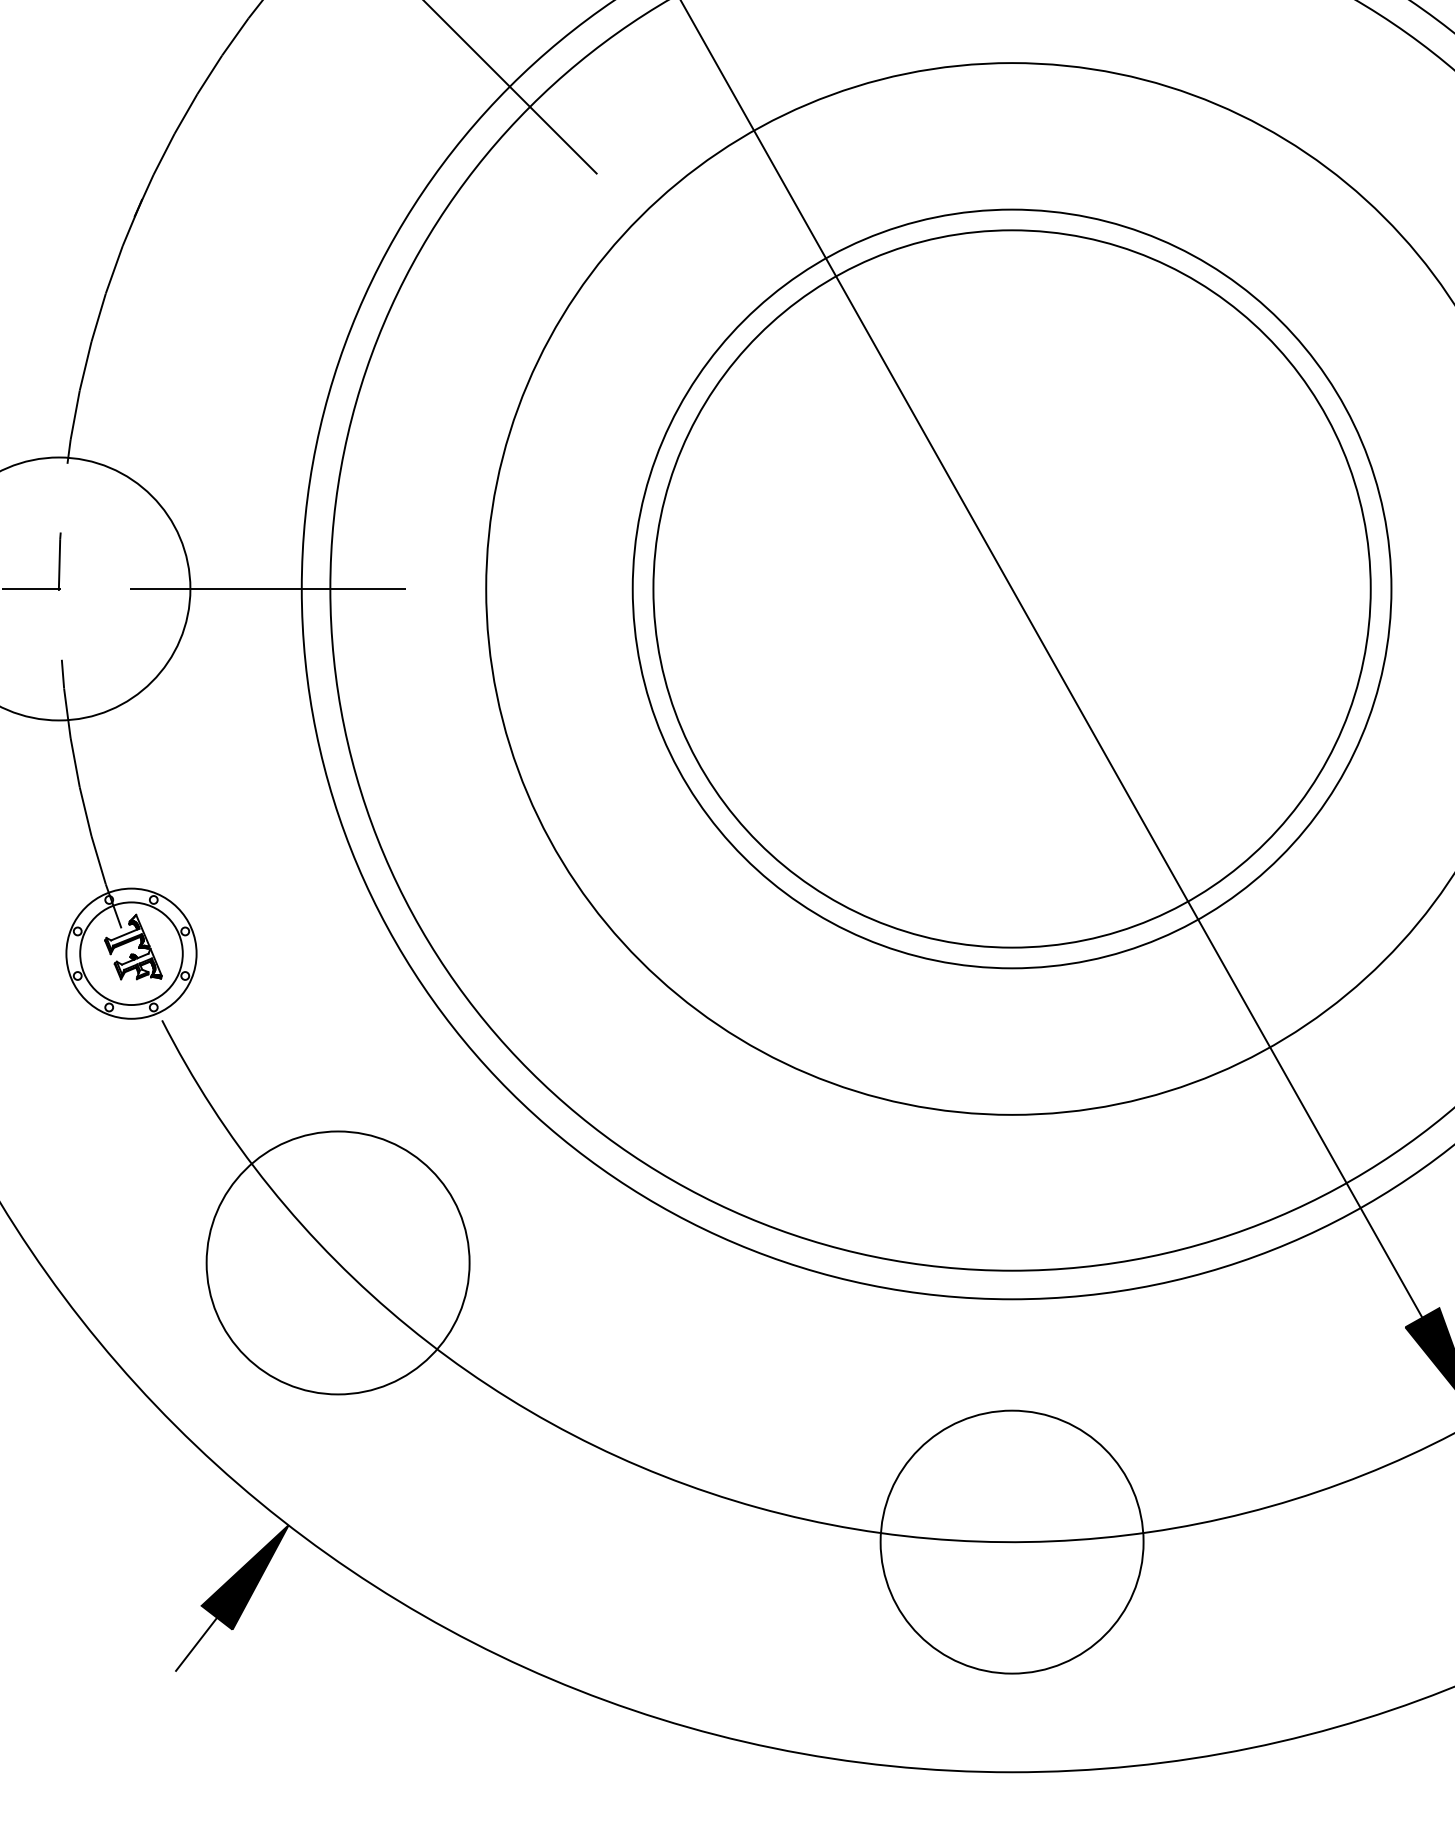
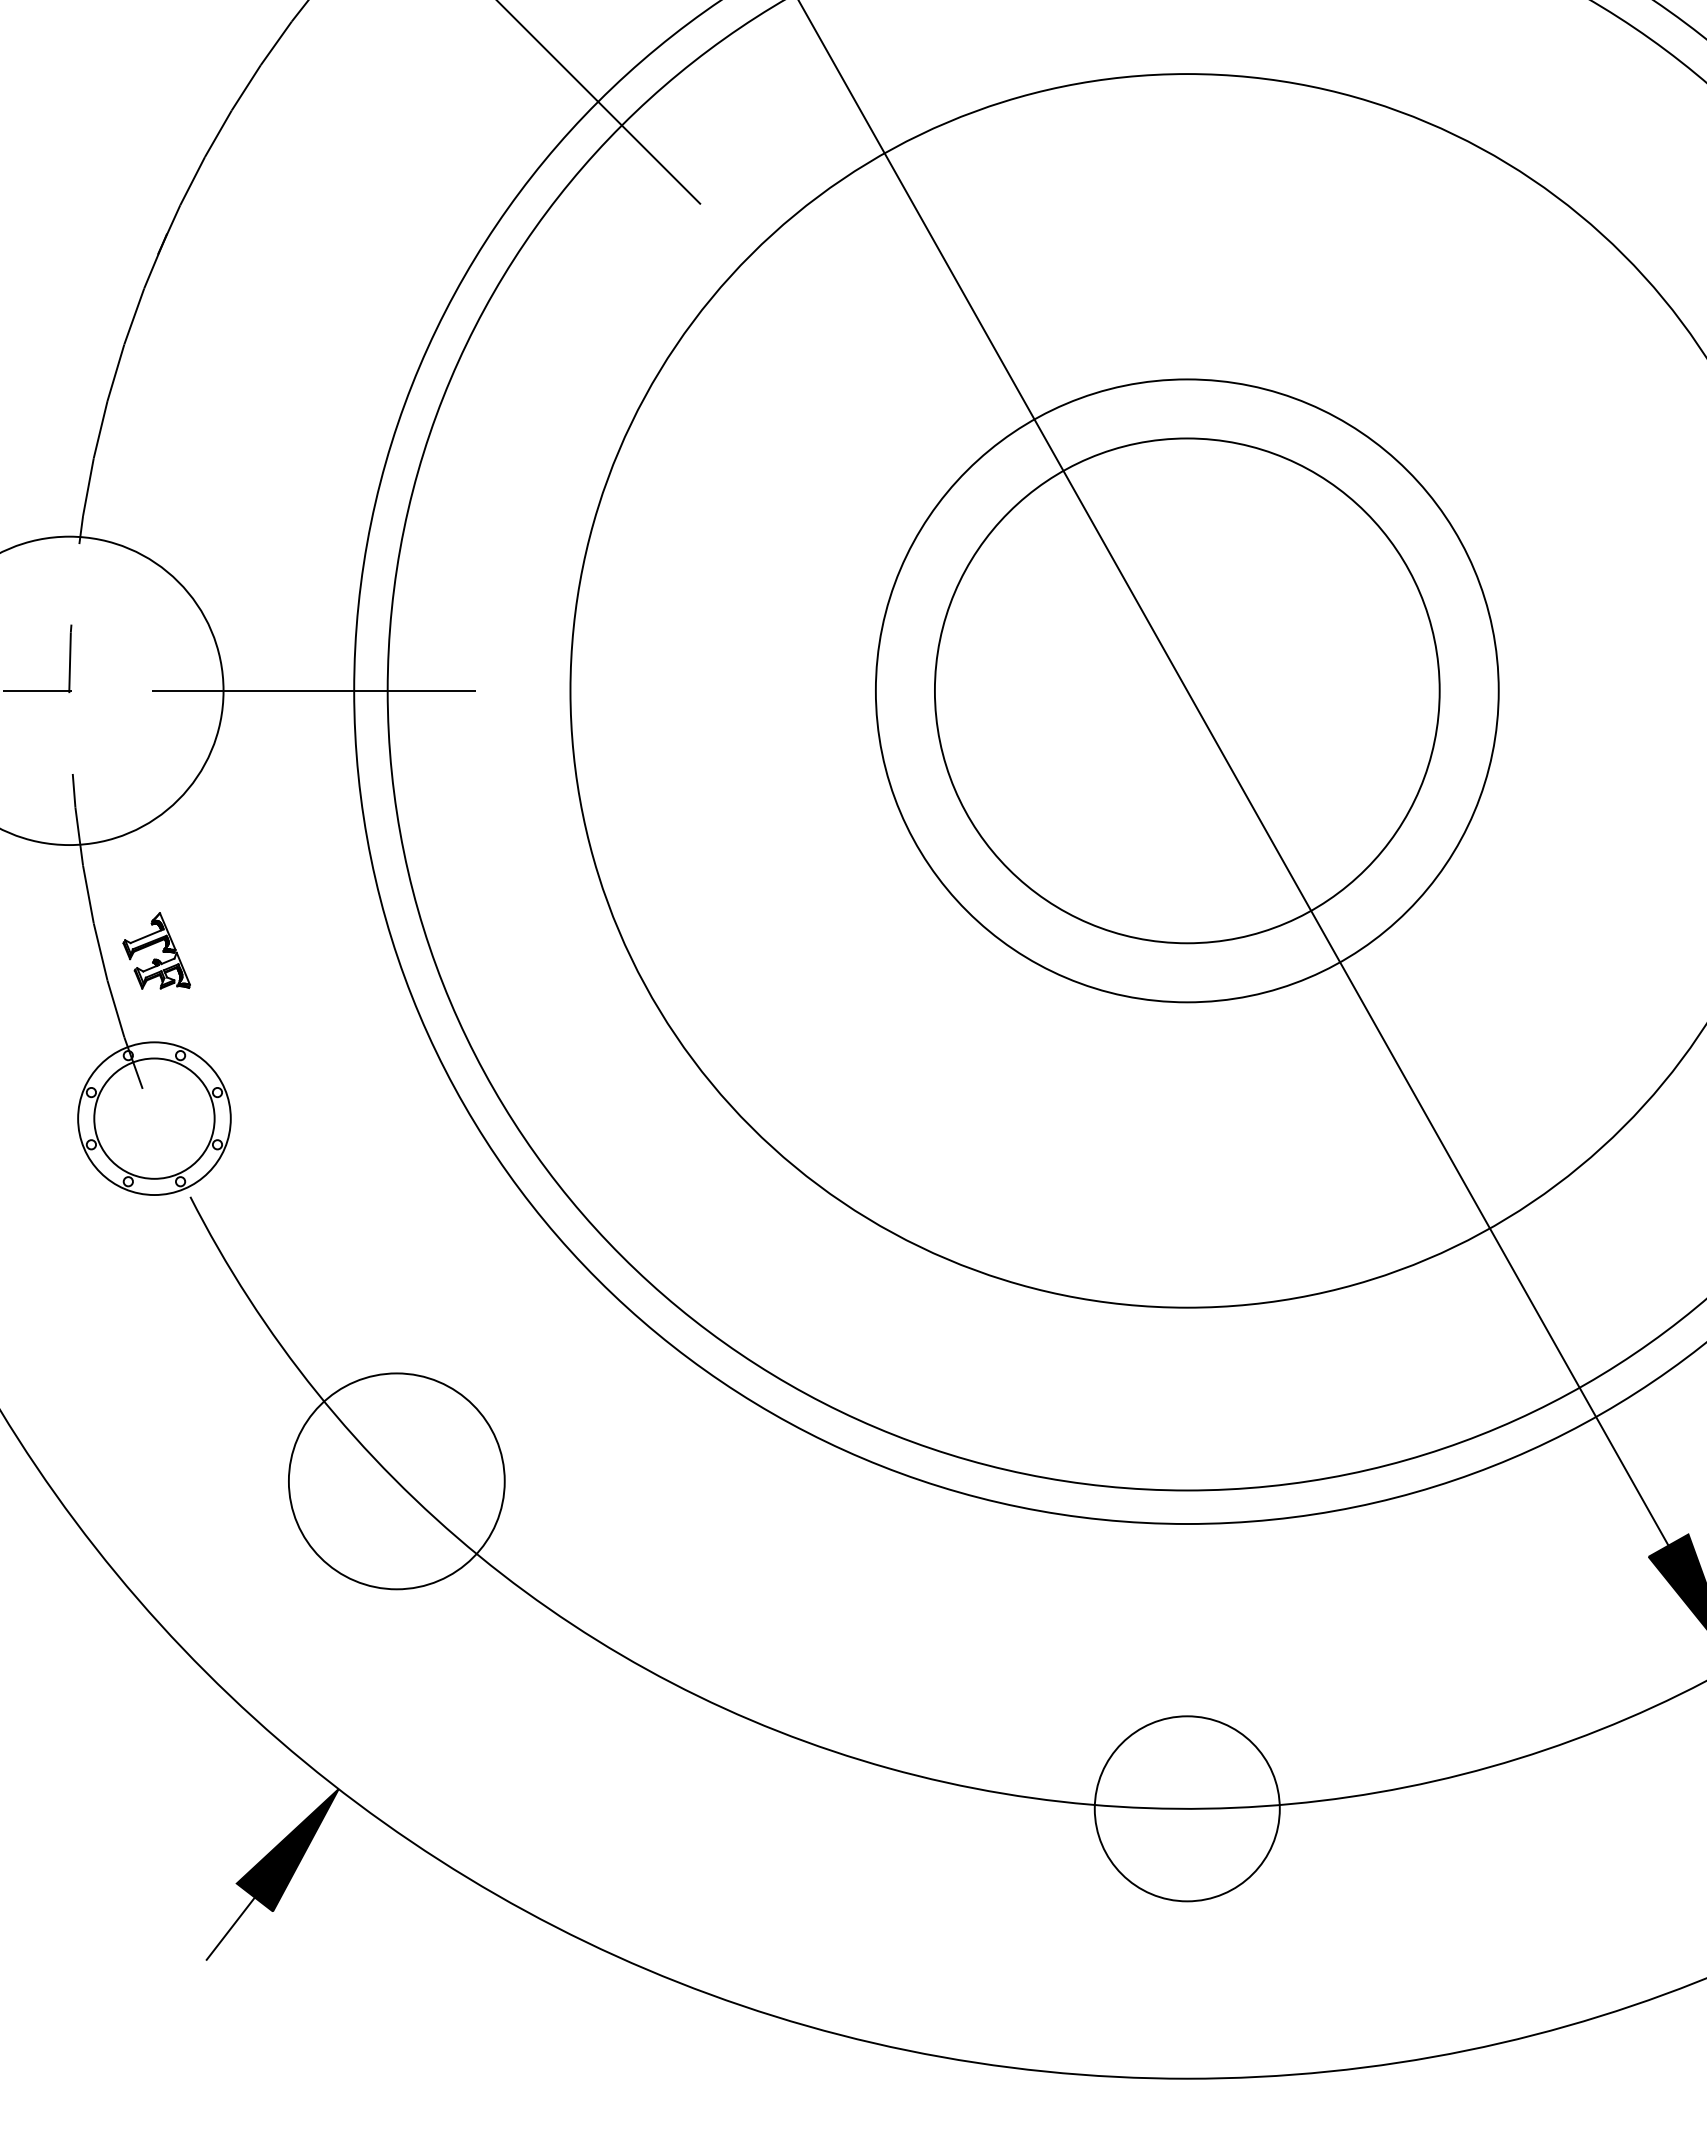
circle: (1011, 588) -> (1186, 690), size x0.6
circle: (1012, 588) -> (1187, 690), size x0.7
part: (133, 946) -> (156, 950), moved
circle: (337, 1263) -> (396, 1481), size x0.7
circle: (1012, 1541) -> (1187, 1808), size x0.6

